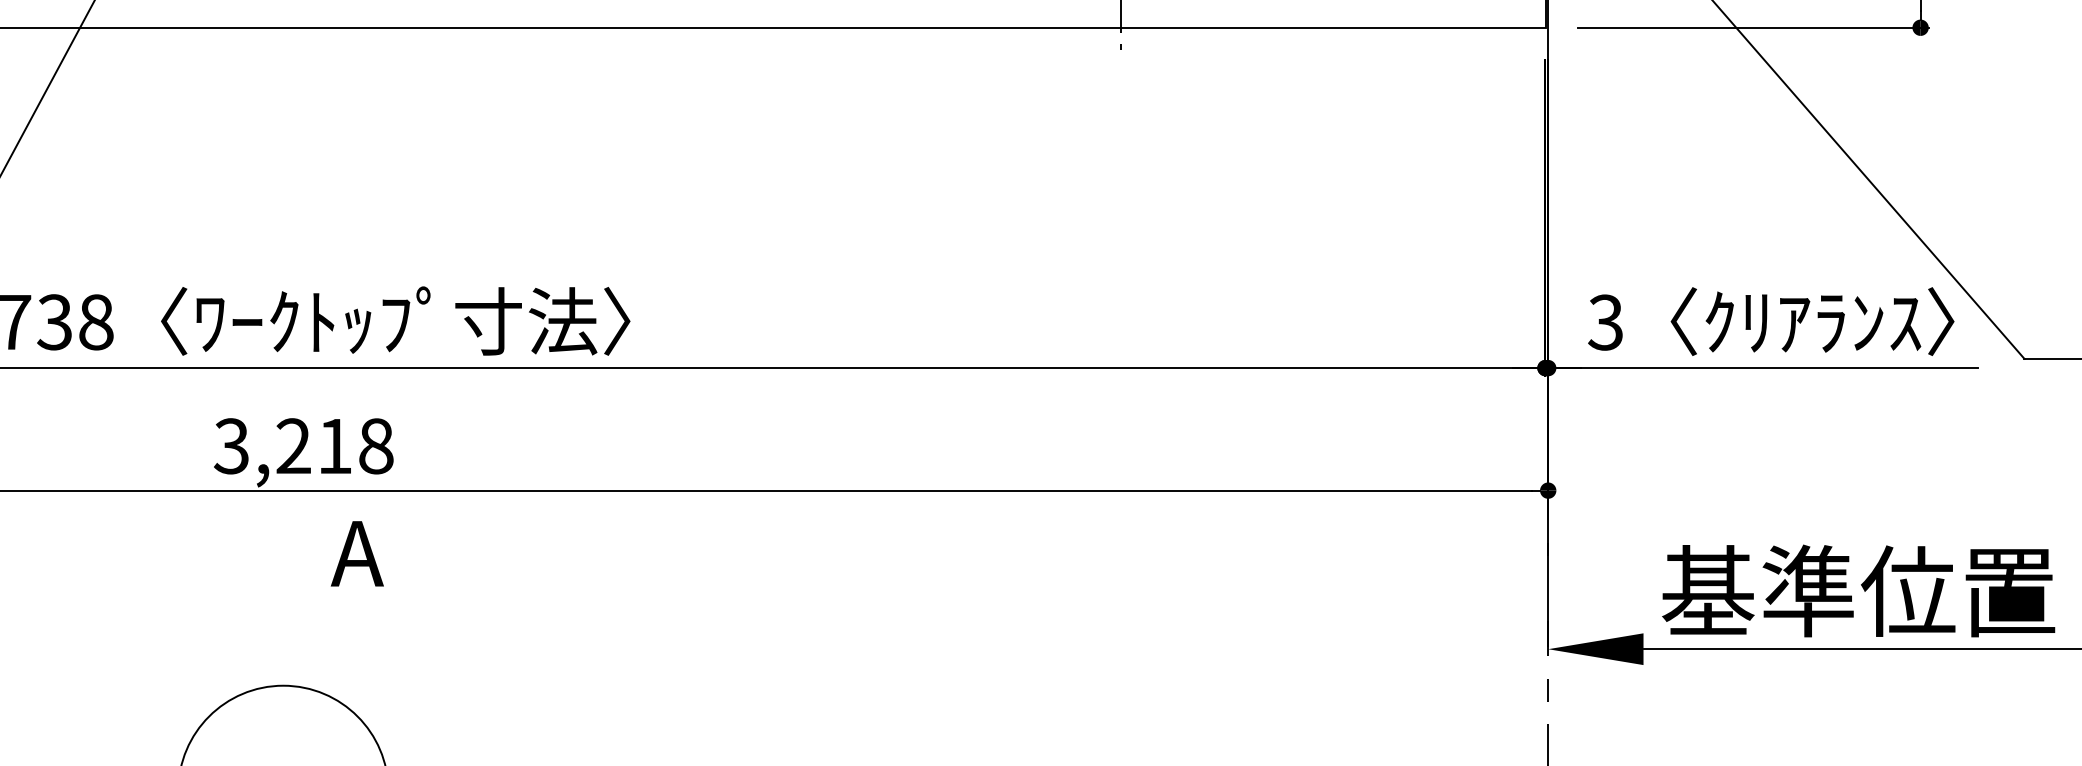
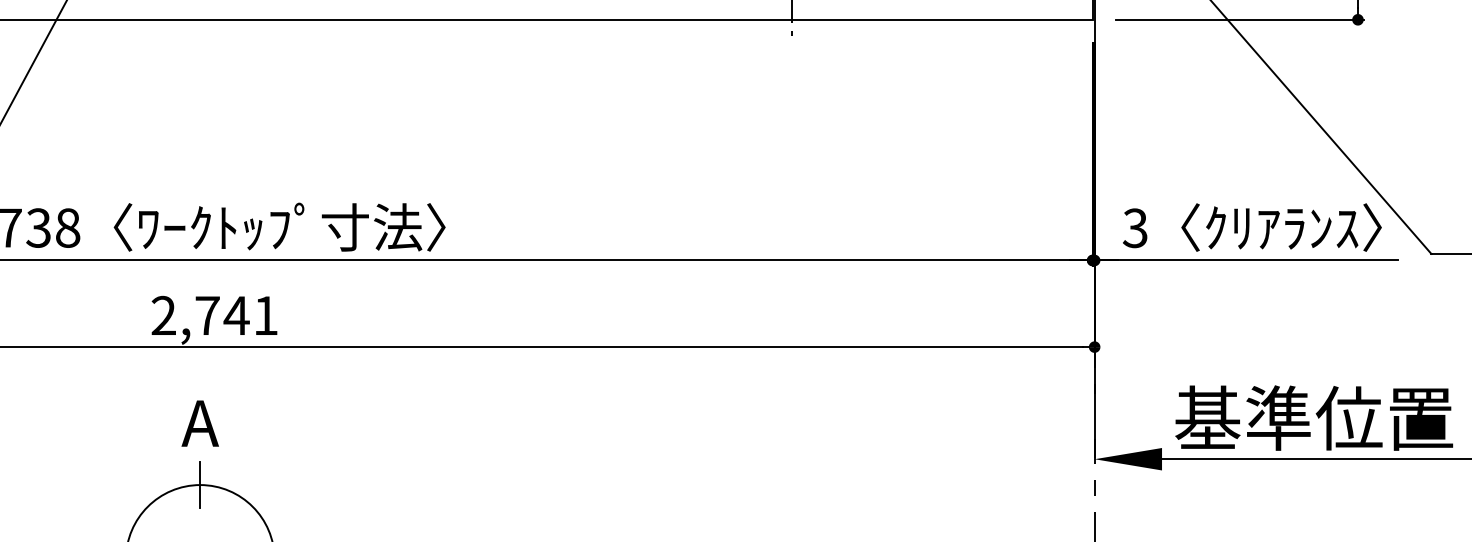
text: (303, 446) -> (214, 315), 3,218 -> 2,741
text: (356, 553) -> (199, 423), moved
line: (283, 685) -> (200, 484), added

